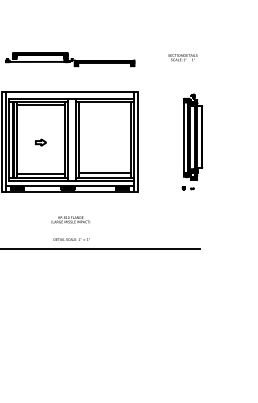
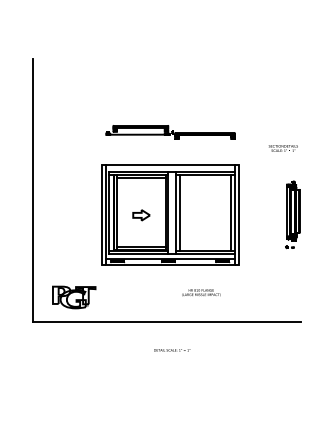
text: (182, 57) -> (282, 148), moved
part: (192, 141) -> (292, 214), size x0.7
part: (41, 142) -> (141, 215), size x1.6
line: (105, 172) -> (205, 245), removed
text: (71, 219) -> (201, 292), moved
text: (72, 239) -> (172, 350), moved

